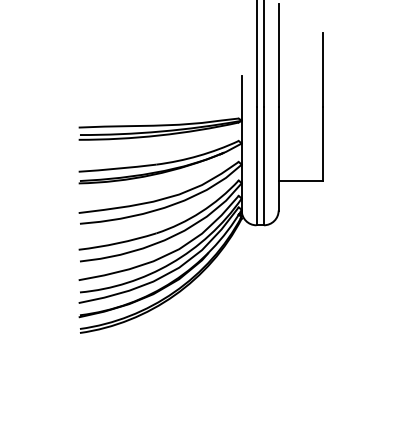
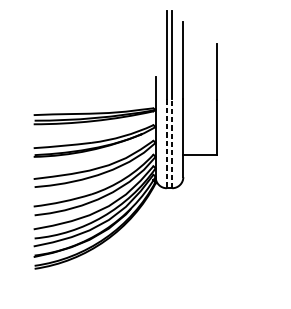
line: (263, 165) -> (171, 143), solid -> dashed
line: (256, 166) -> (166, 144), solid -> dashed

